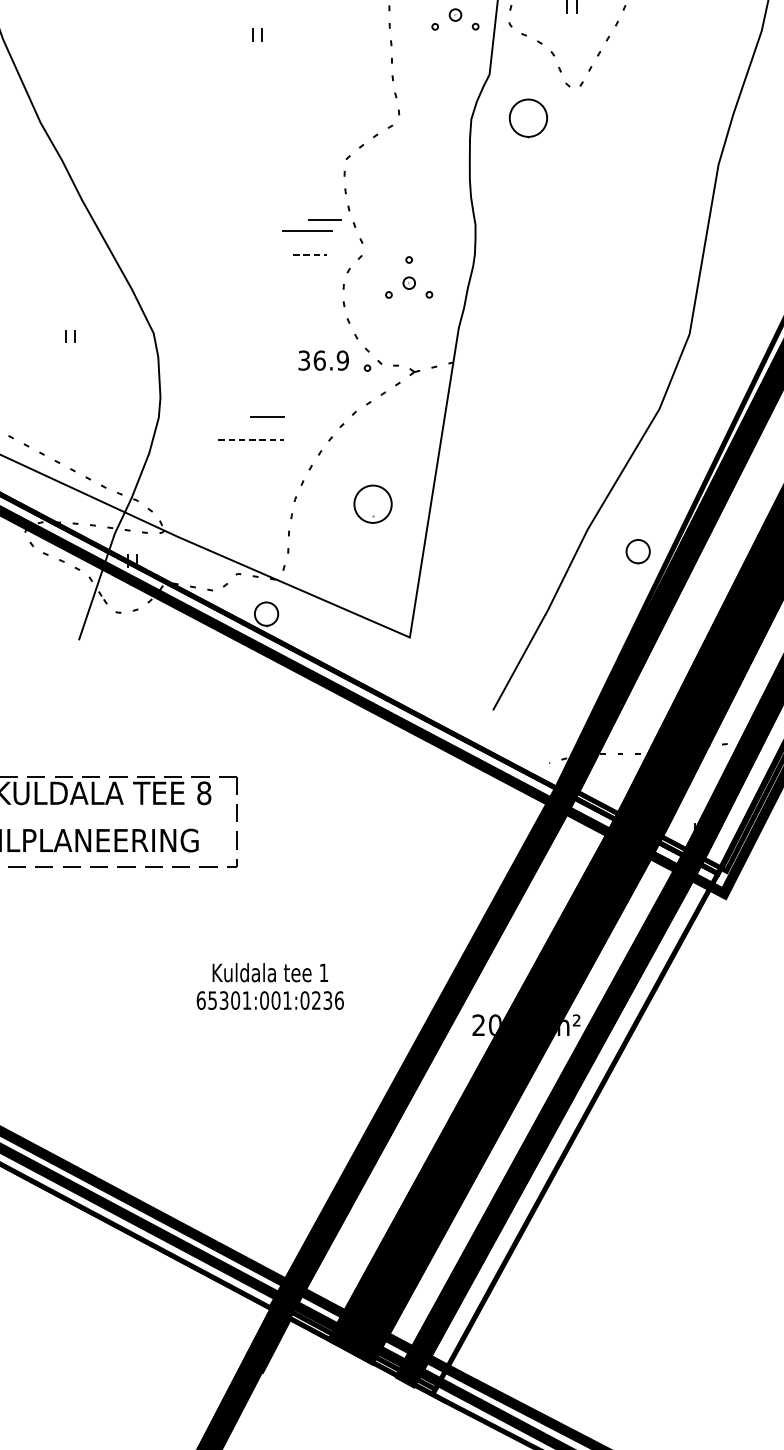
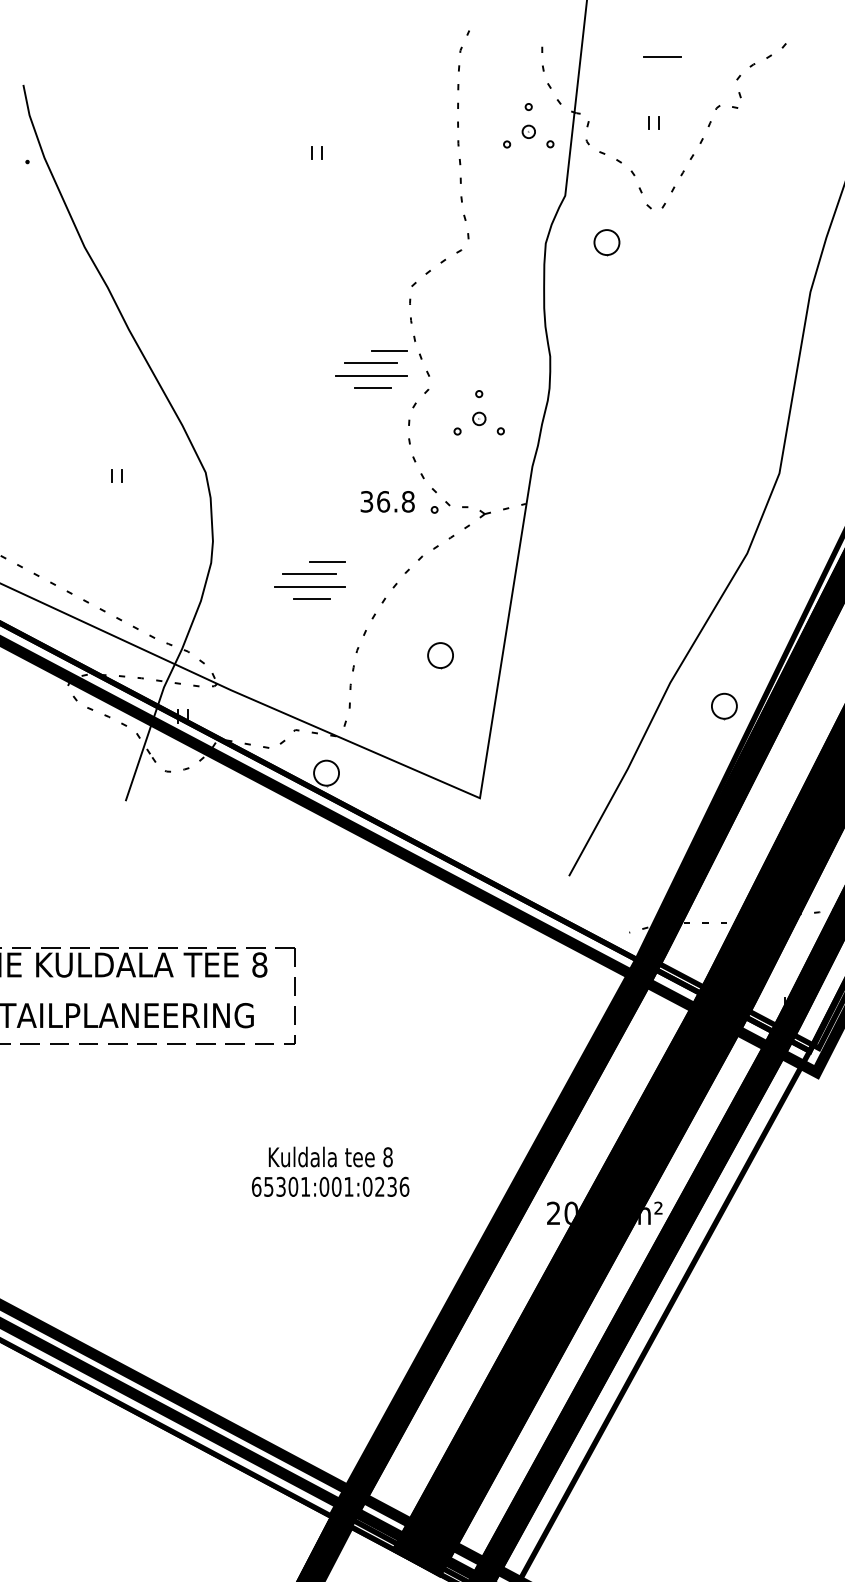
part: (528, 118) -> (606, 242), size x0.62
line: (308, 242) -> (371, 375), added
line: (310, 254) -> (373, 388), dashed -> solid
text: (342, 360) -> (407, 501), 36.9 -> 36.8
line: (250, 427) -> (309, 573), added
line: (251, 439) -> (310, 586), dashed -> solid
line: (252, 450) -> (311, 598), added
circle: (373, 504) -> (440, 655), size x0.62
text: (323, 973) -> (387, 1157), 1 -> 8

